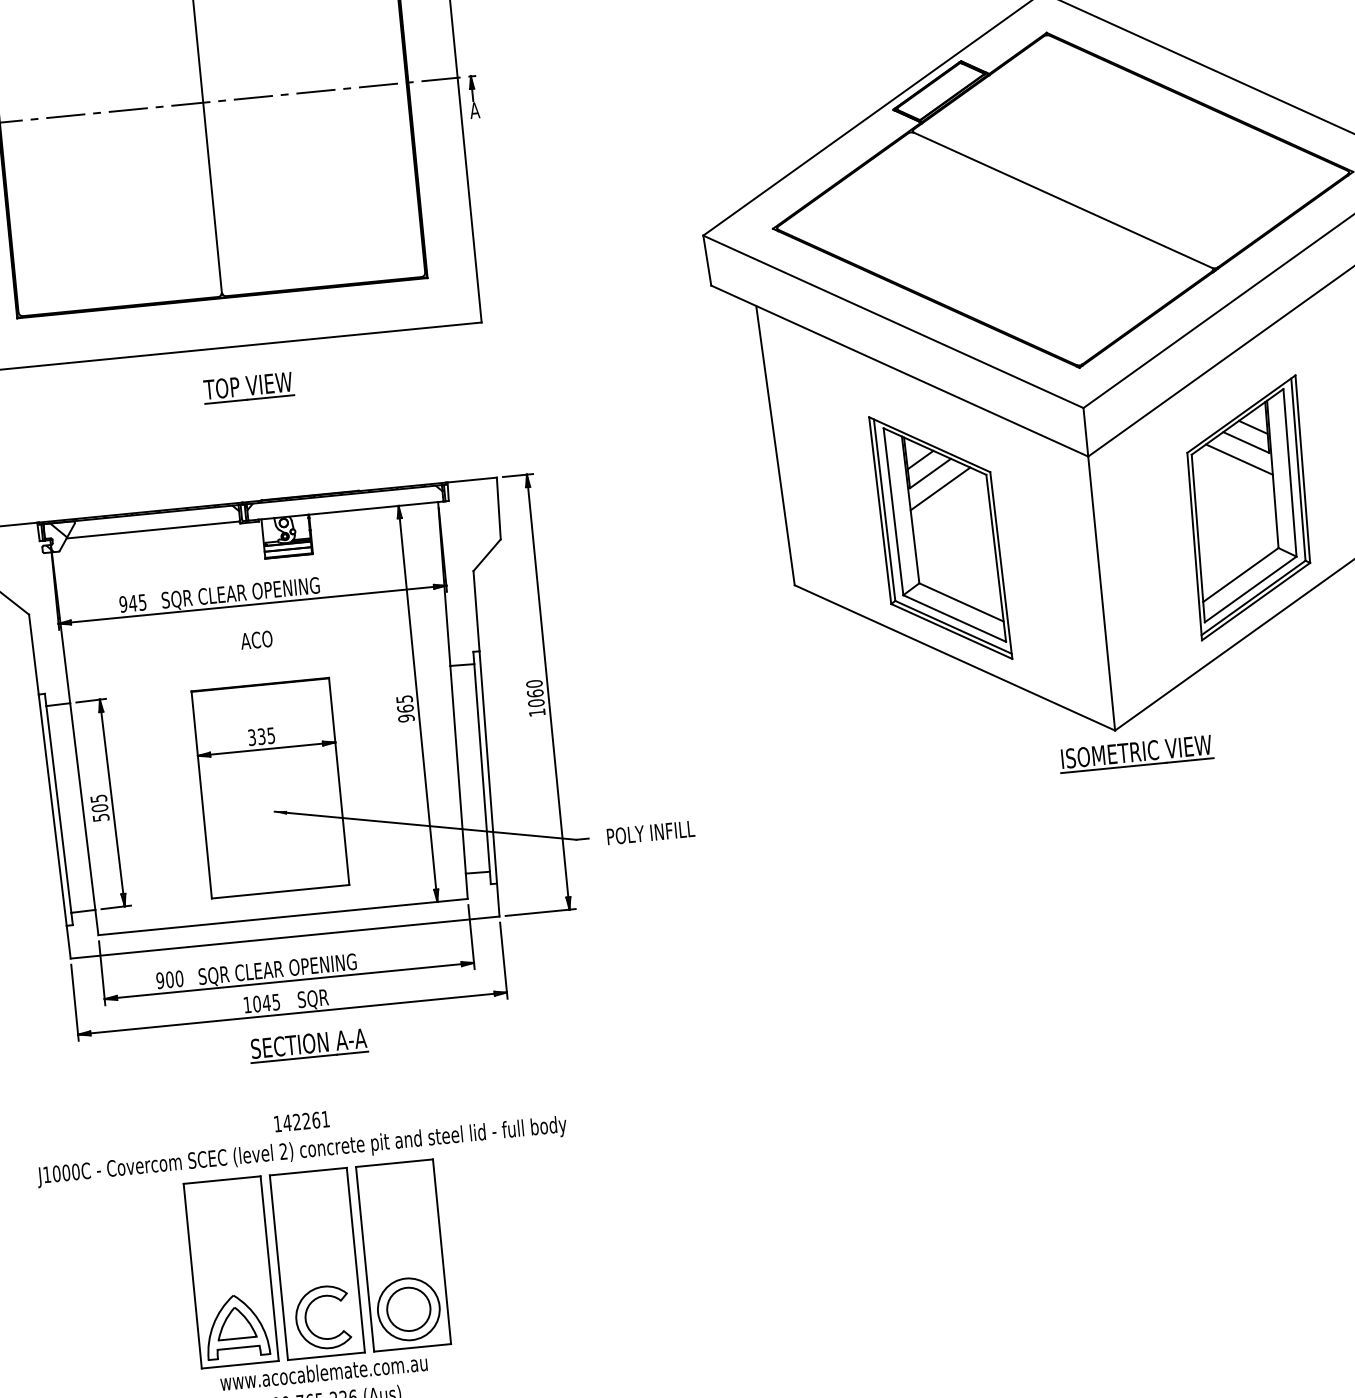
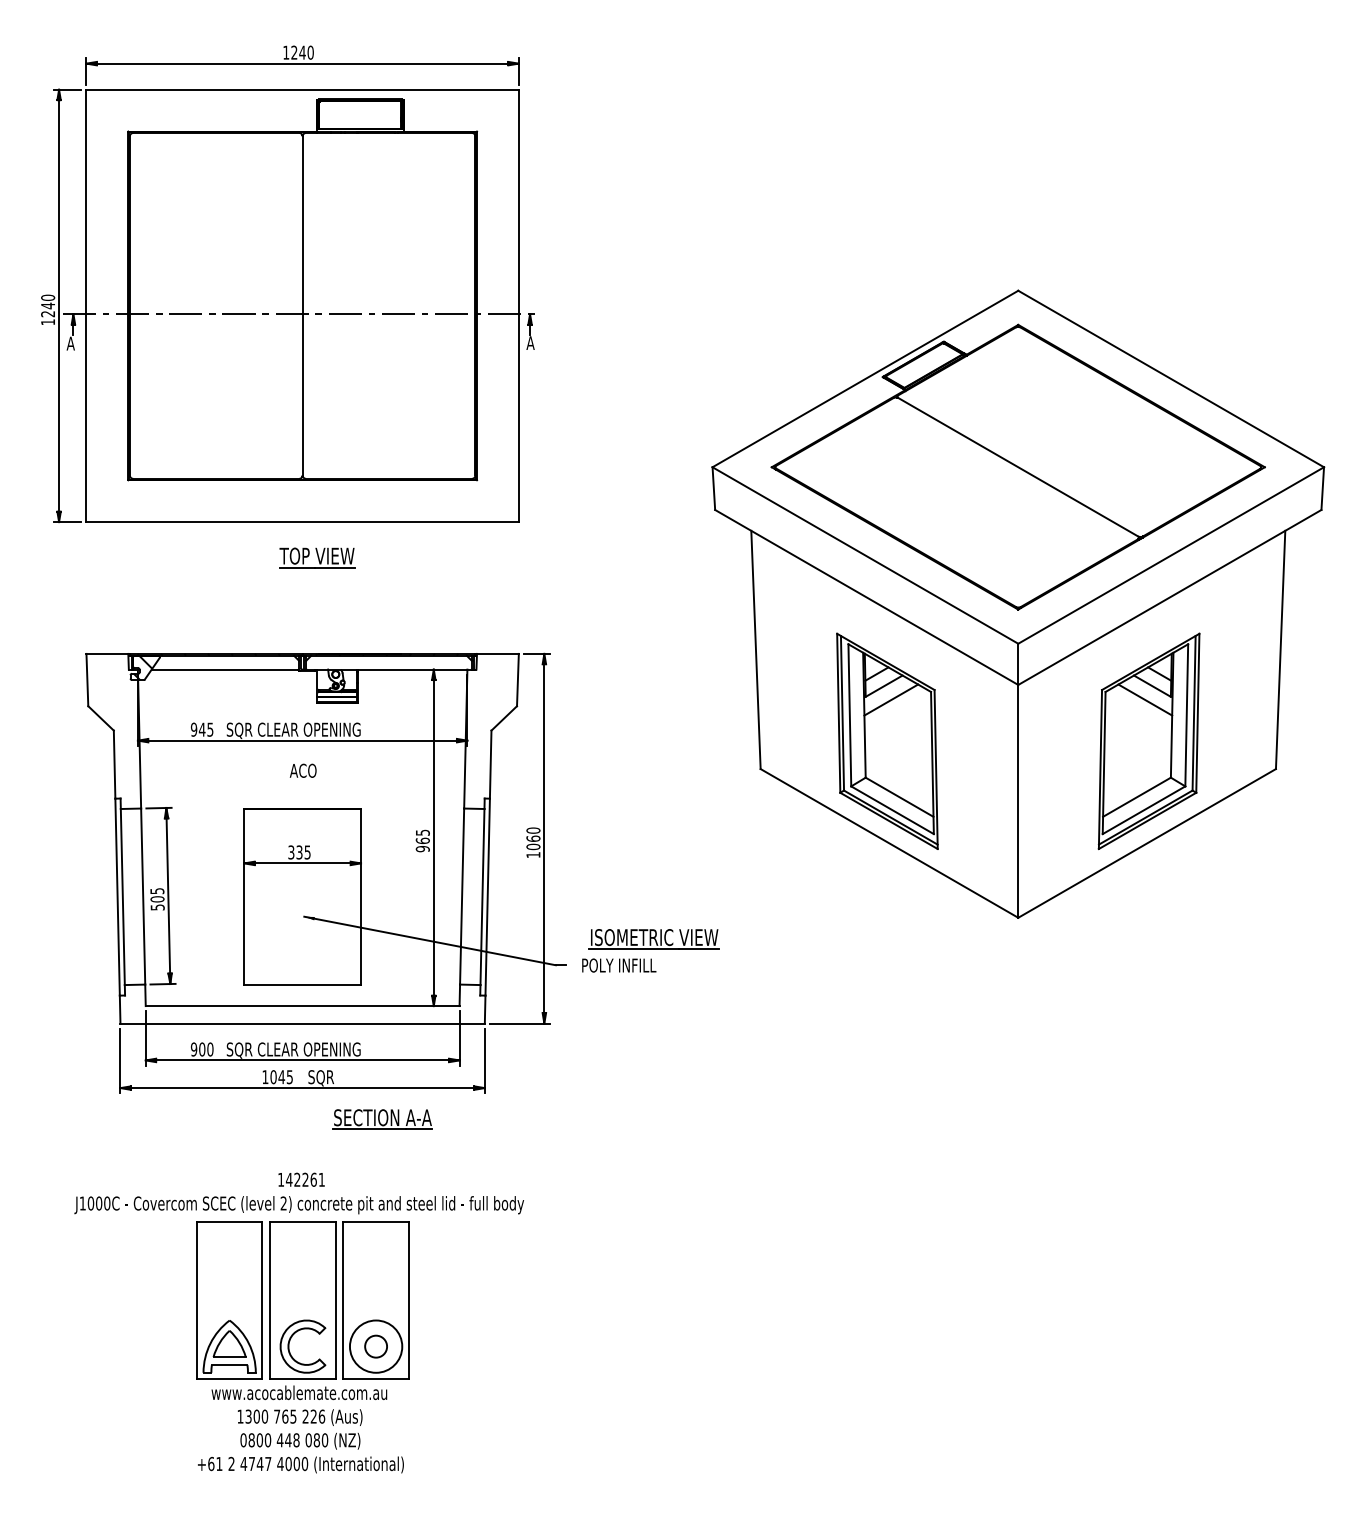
part: (1135, 754) -> (653, 939), moved
part: (308, 1045) -> (382, 1119), moved
circle: (408, 1309) -> (375, 1346), size x0.6

